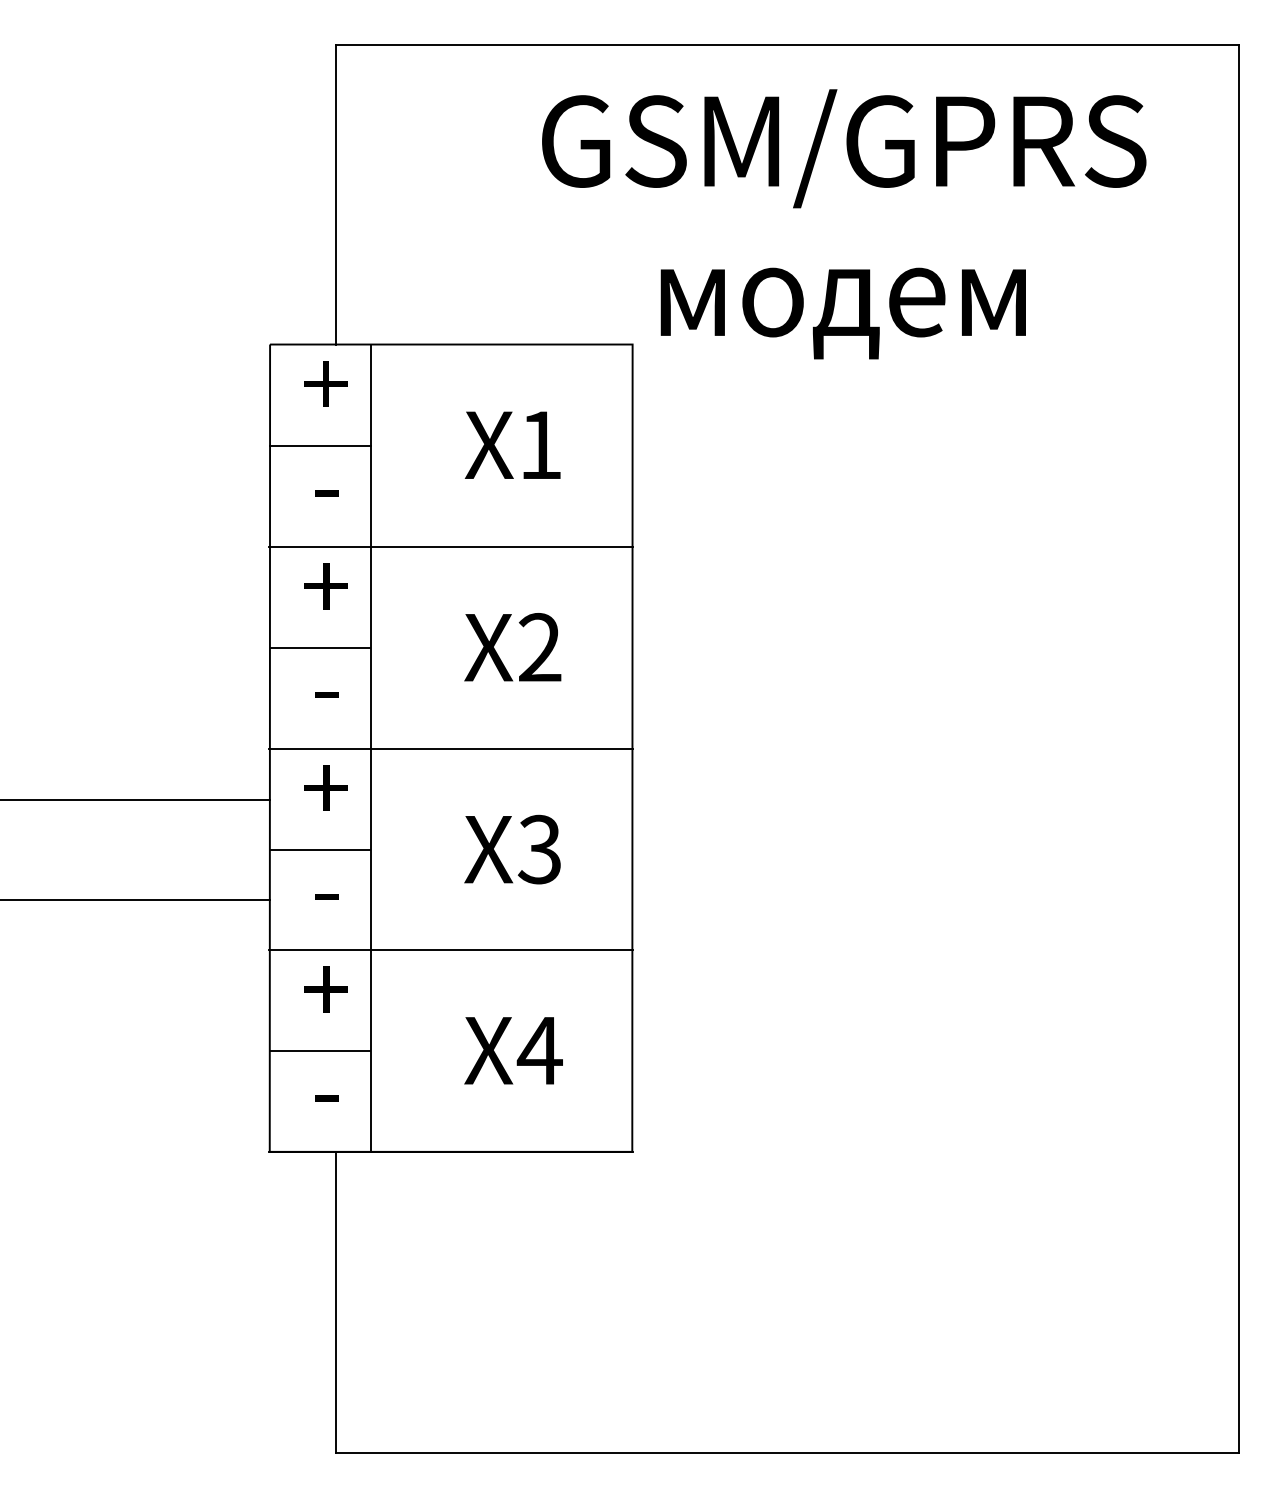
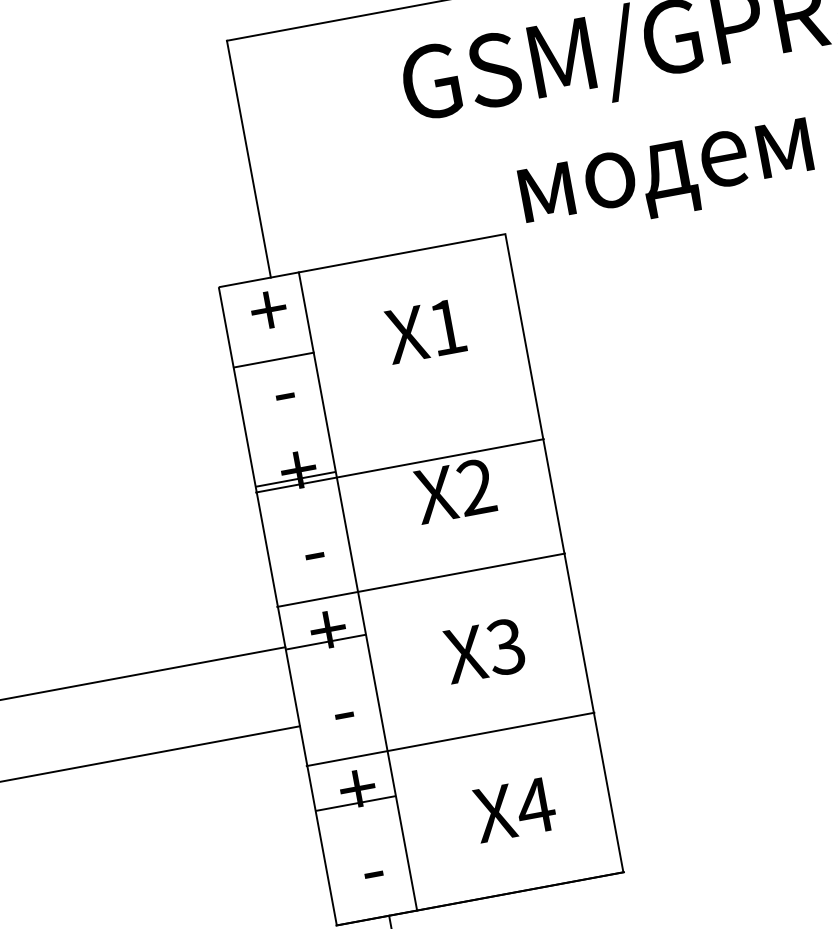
line: (451, 547) -> (400, 466), moved
line: (320, 647) -> (295, 479), moved
line: (320, 849) -> (325, 641), moved
line: (320, 1051) -> (355, 803), moved

